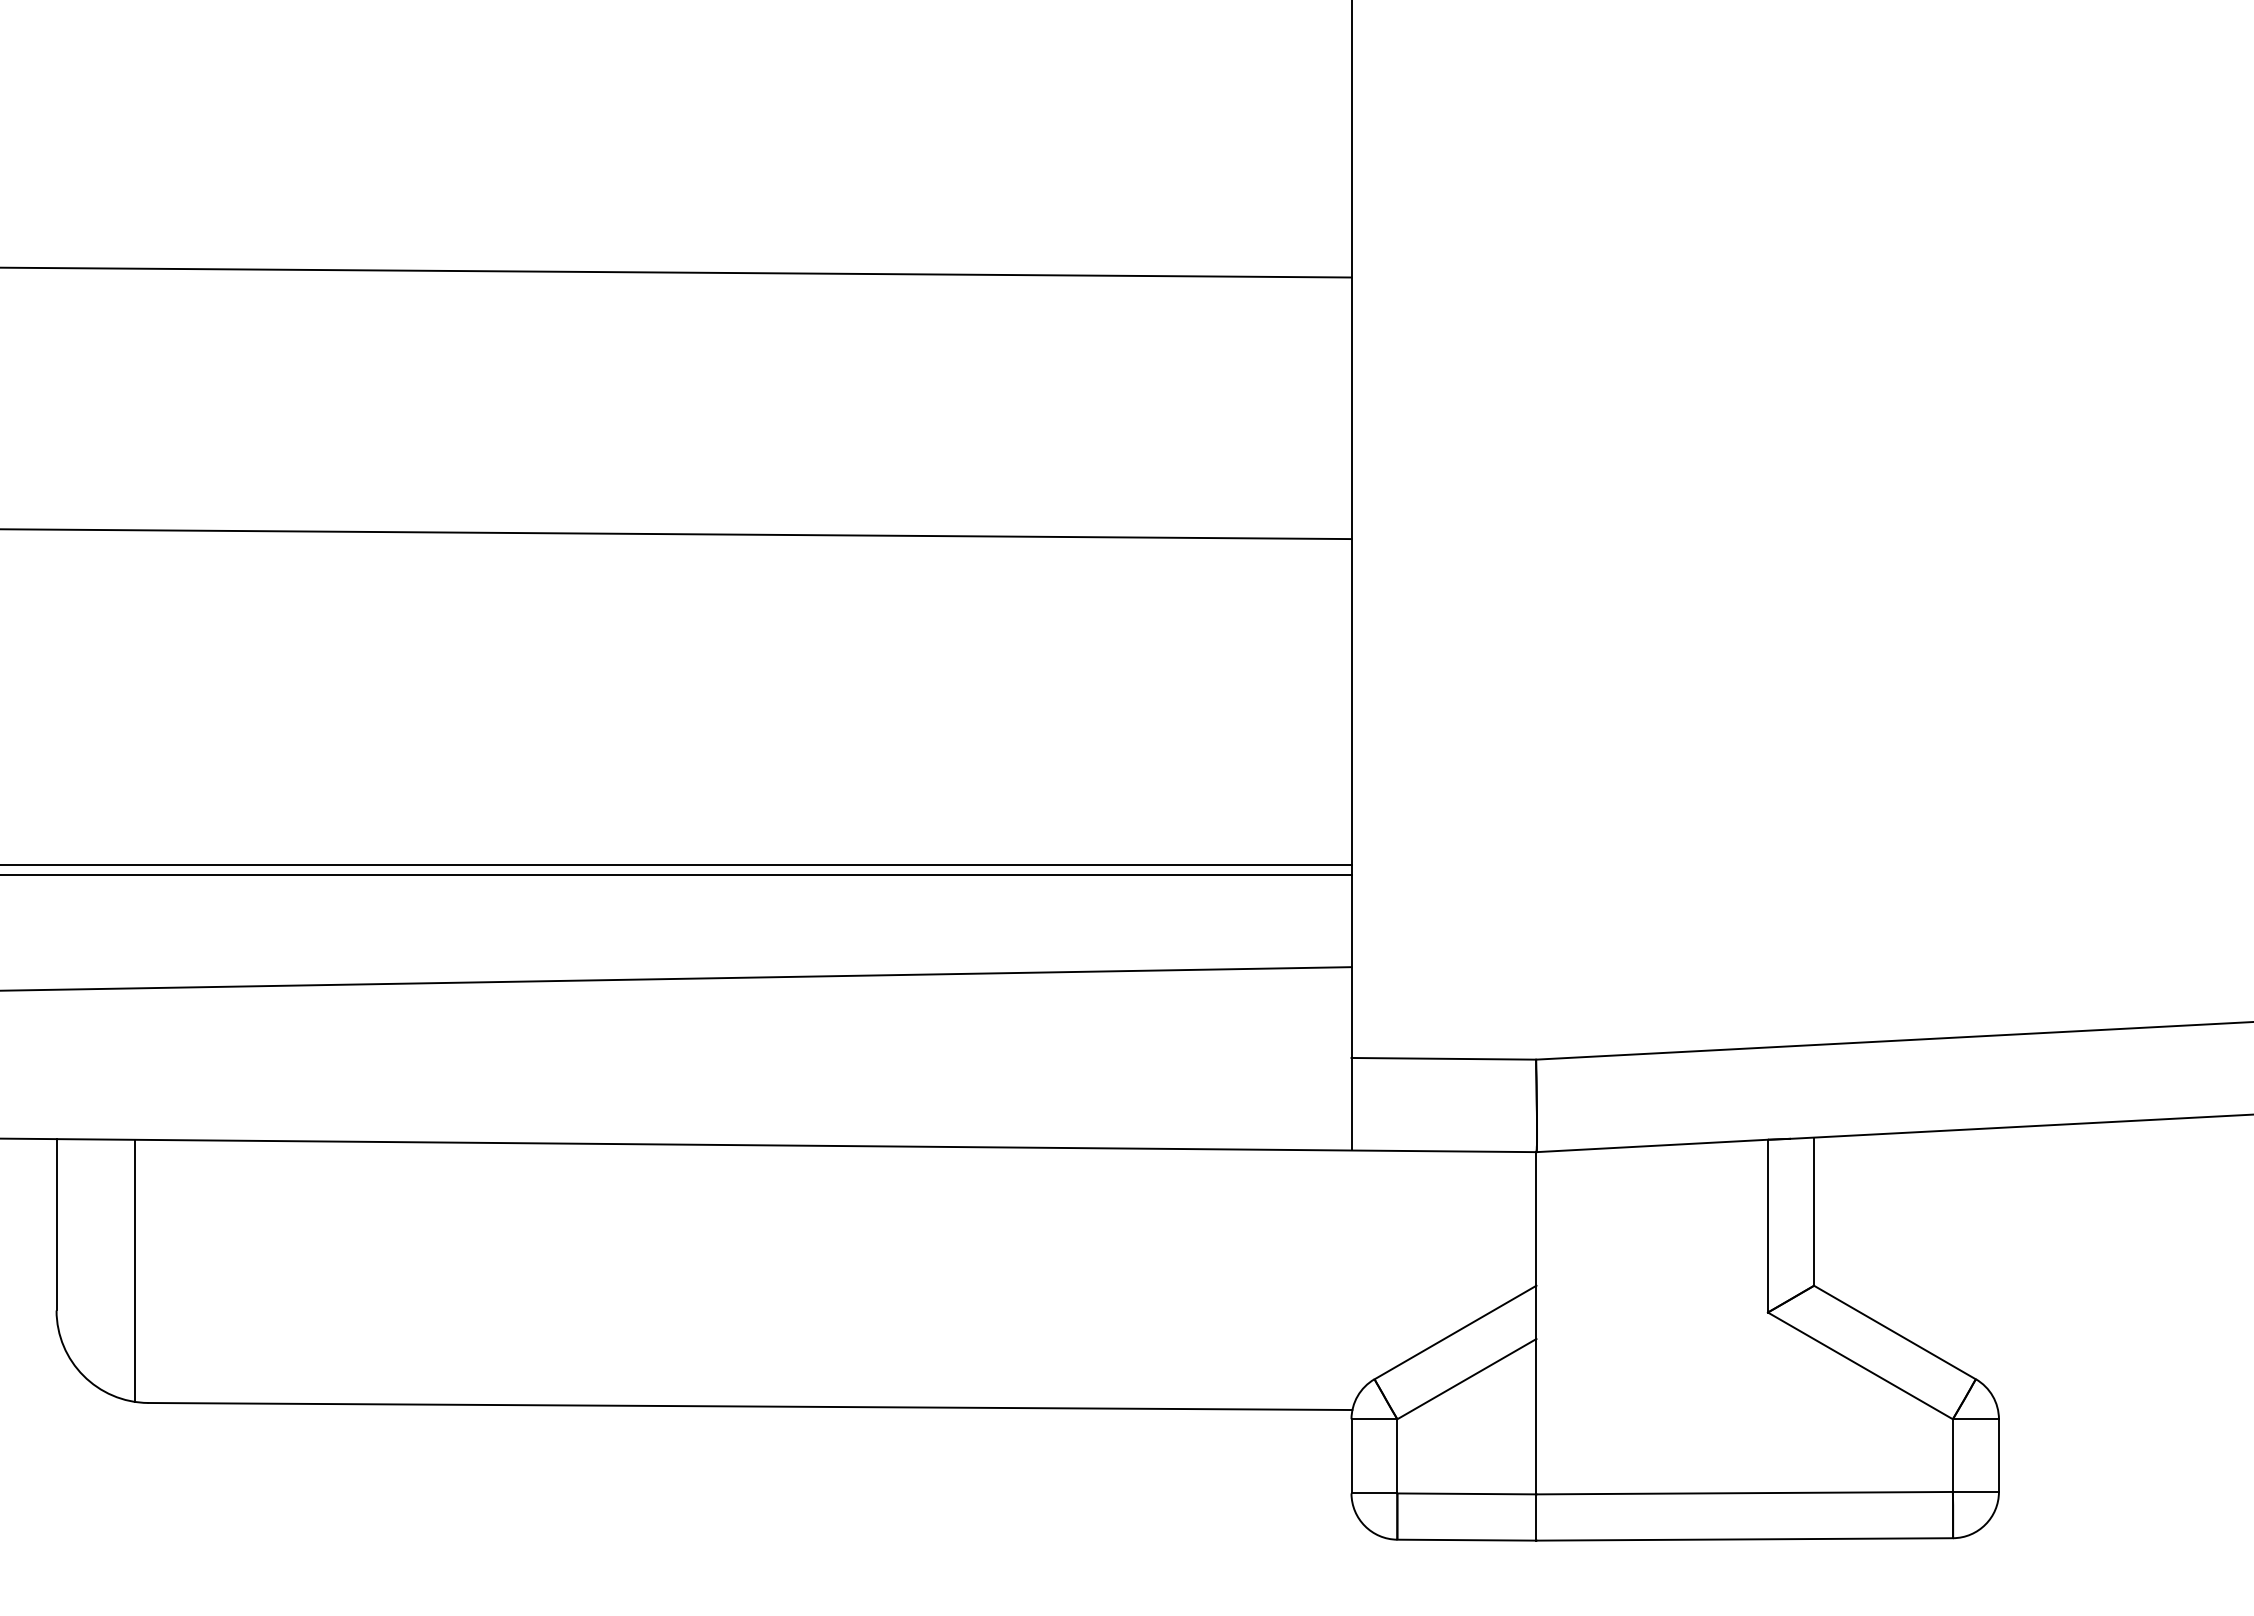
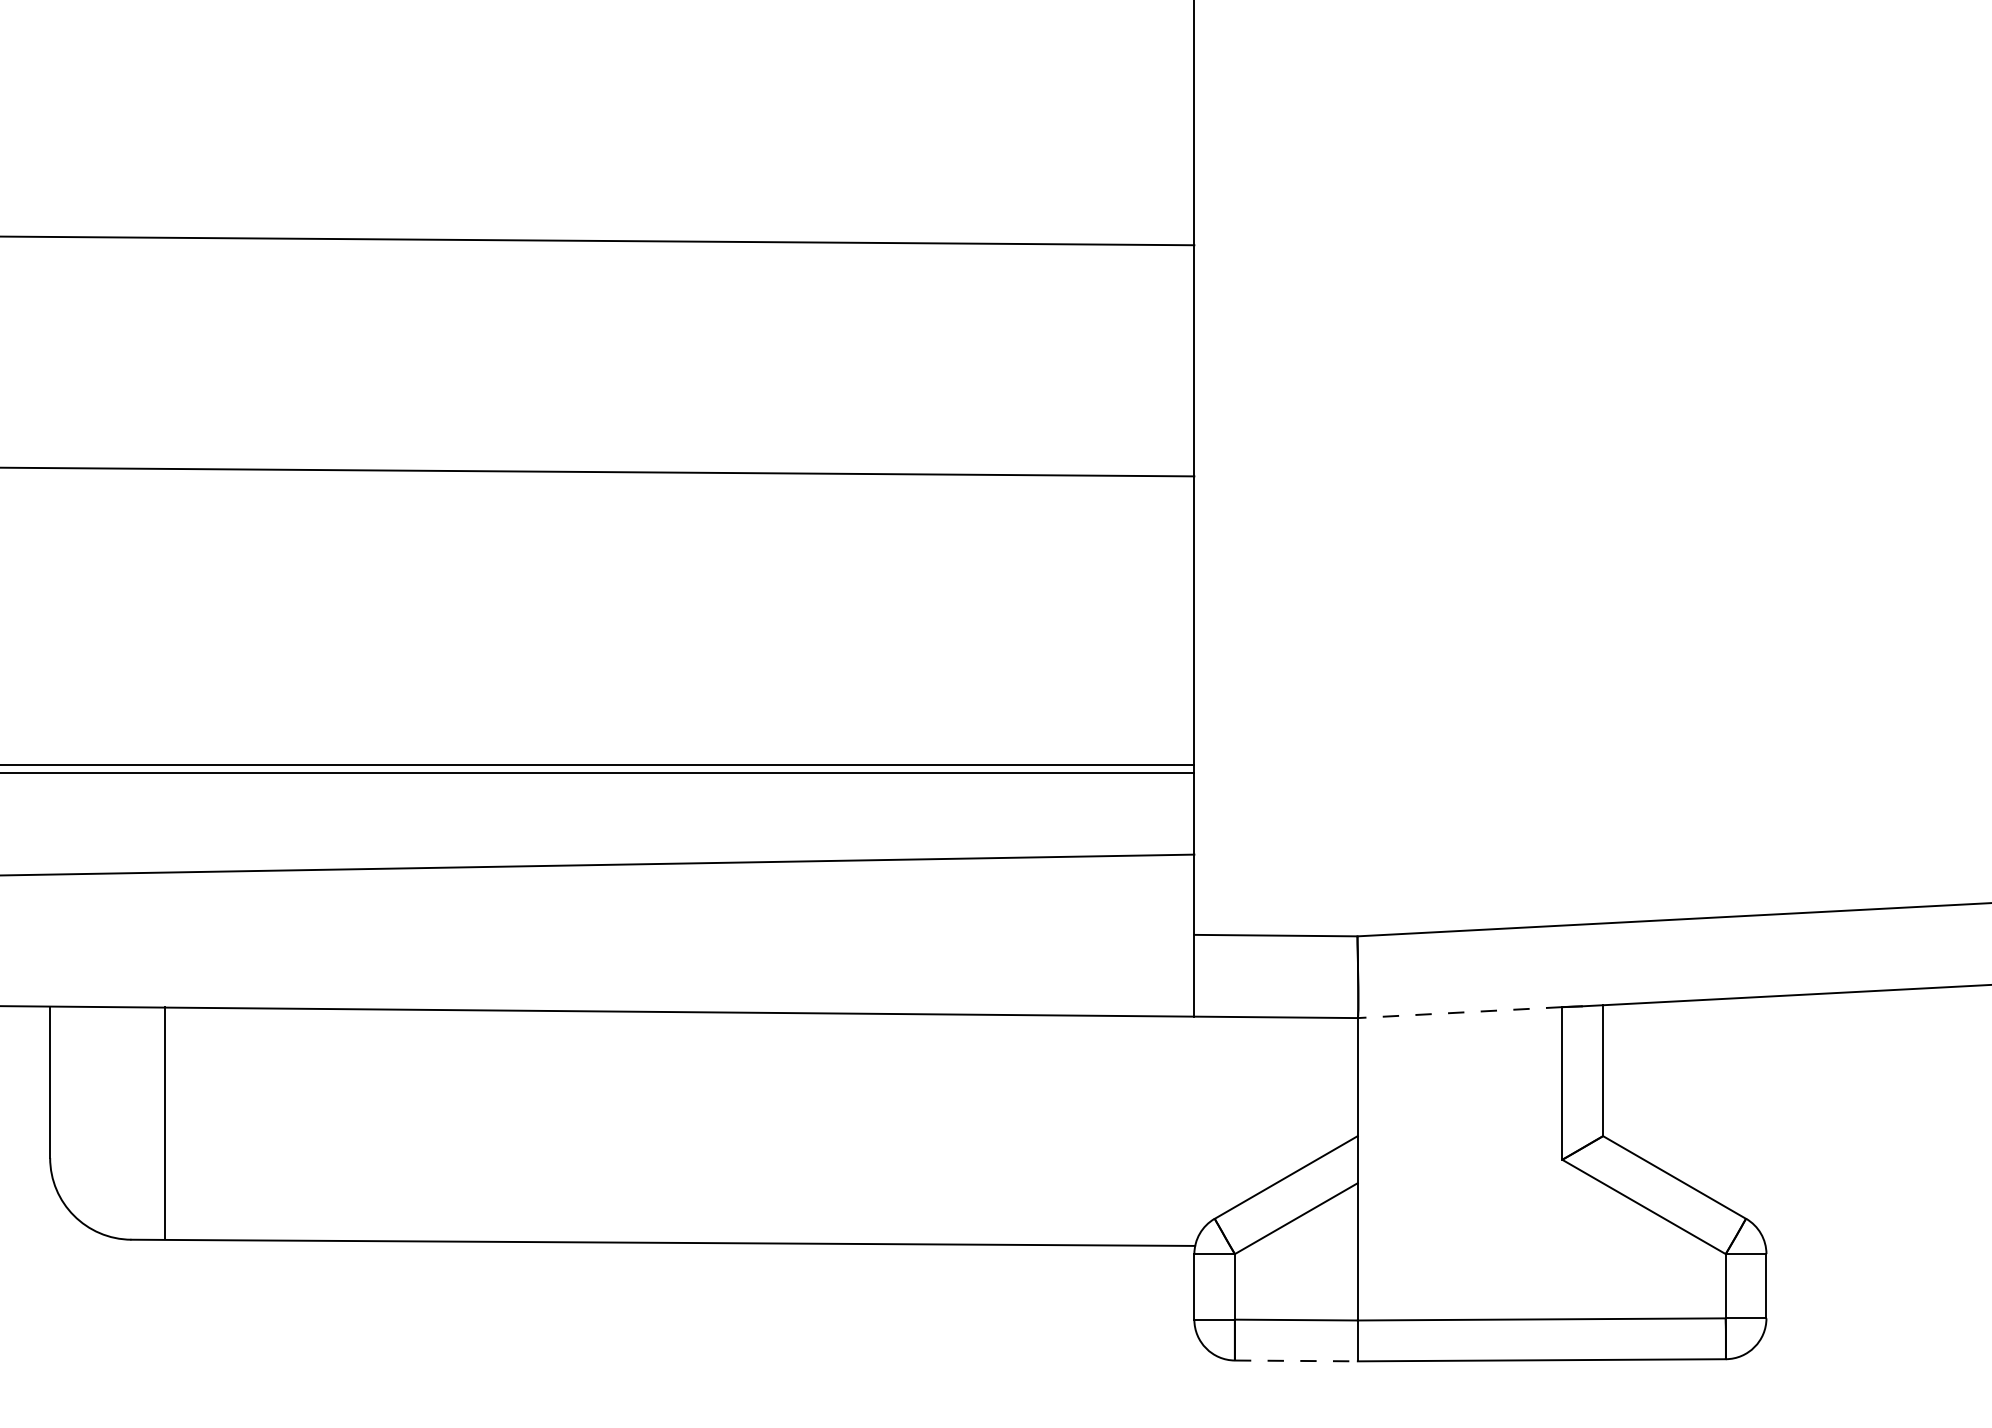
line: (1652, 1145) -> (1460, 1012), solid -> dashed
line: (135, 1270) -> (164, 1122), moved
line: (1466, 1540) -> (1295, 1361), solid -> dashed

